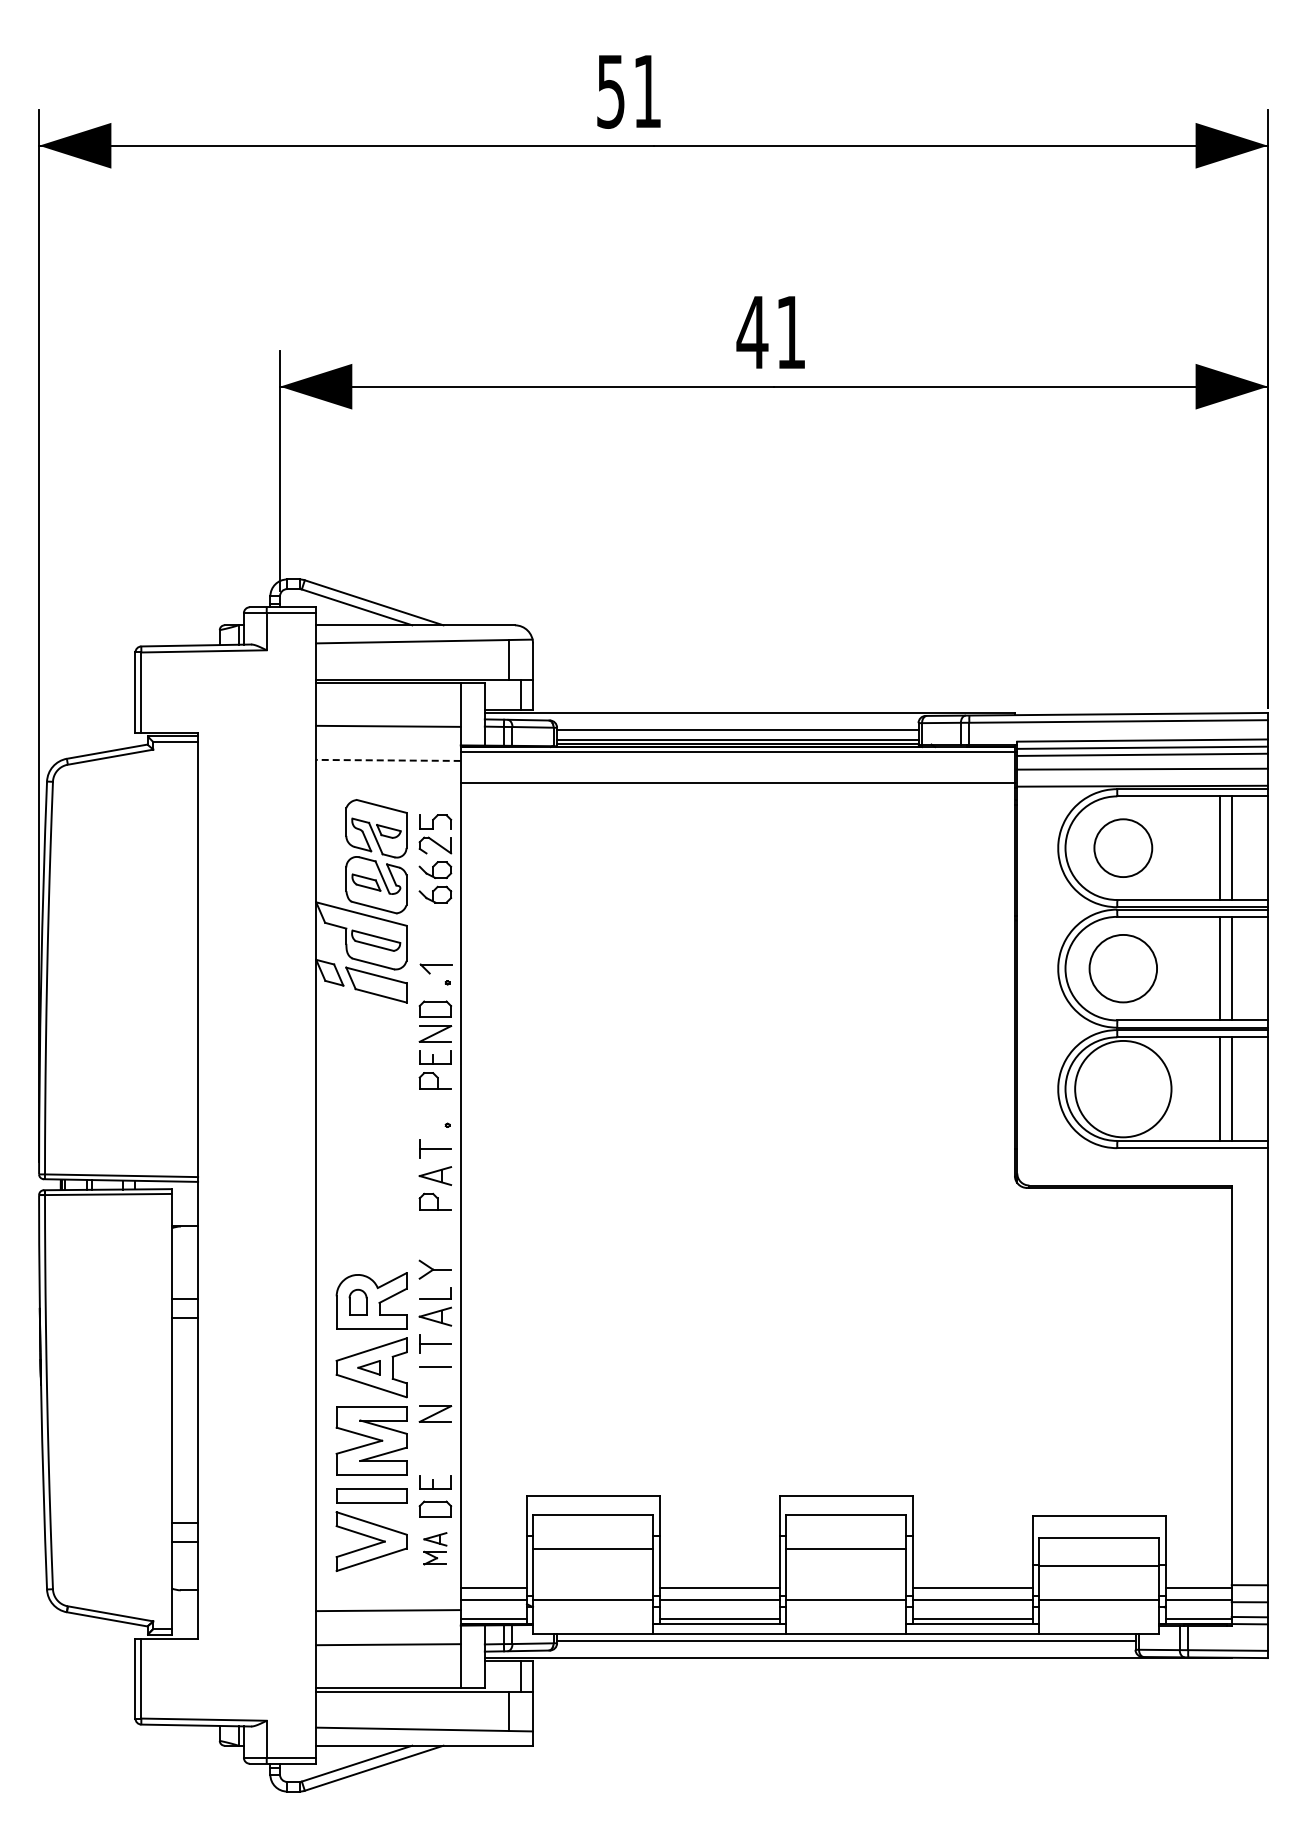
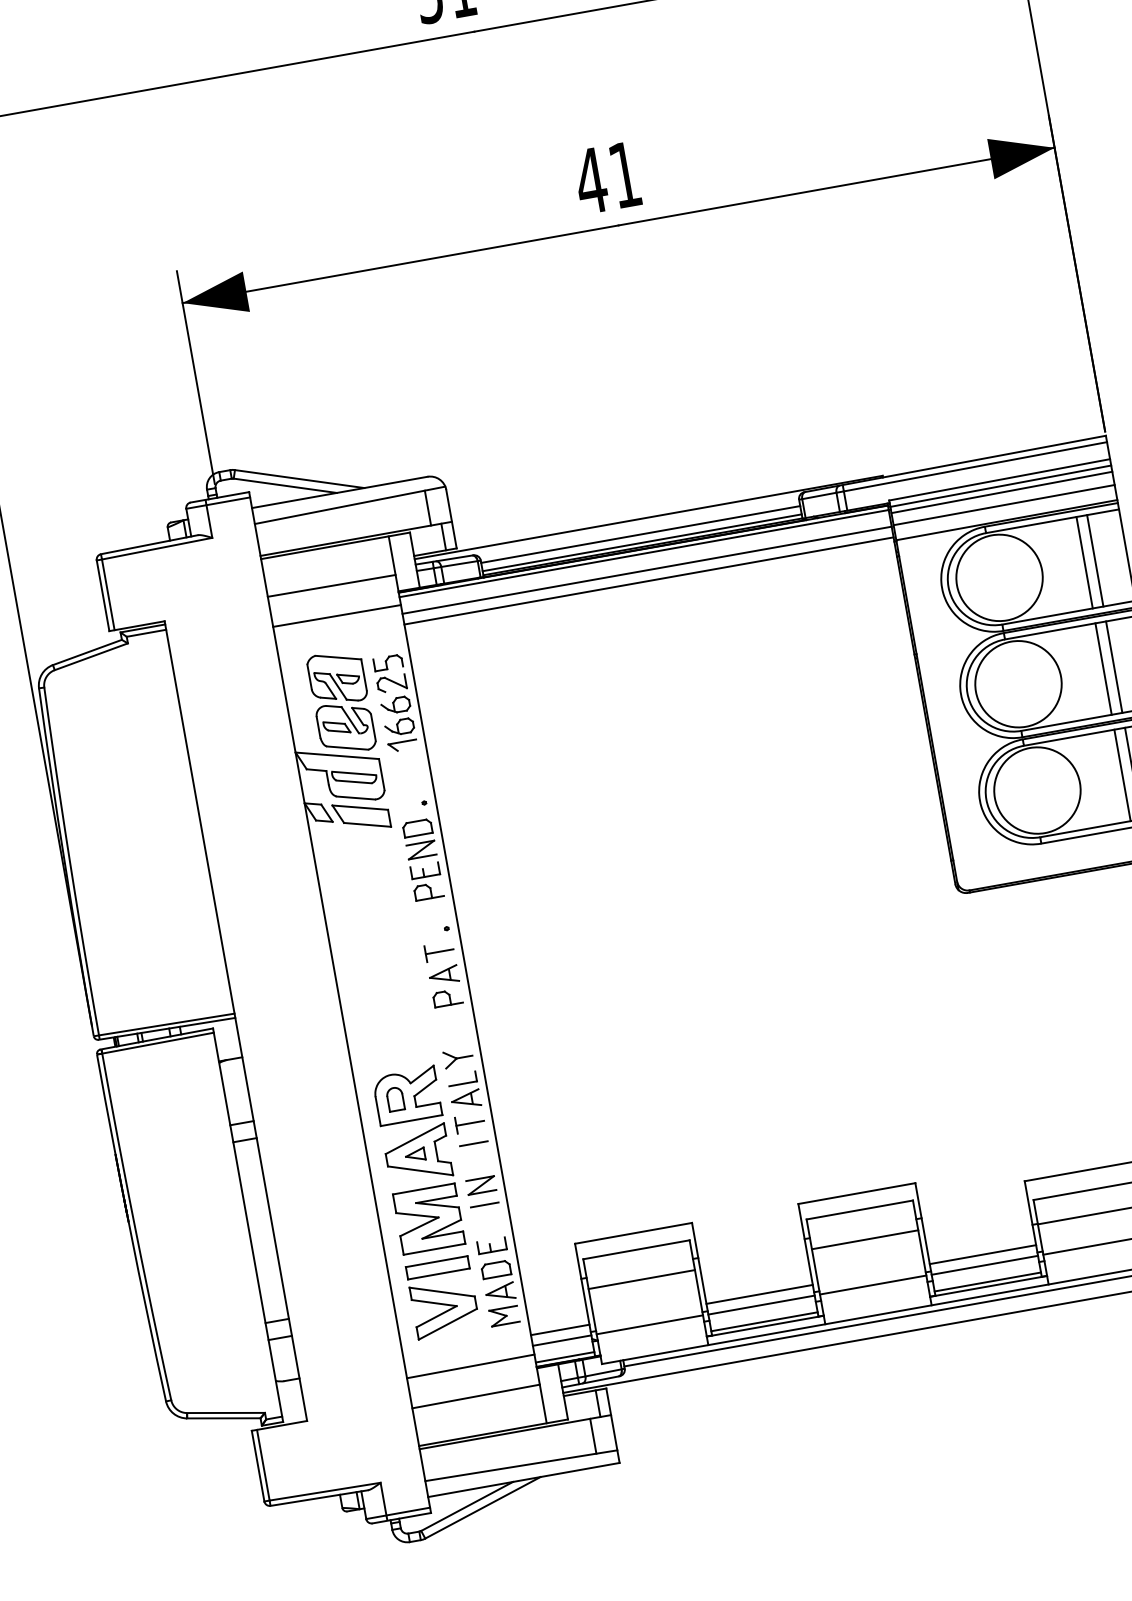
line: (387, 760) -> (336, 616), dashed -> solid
line: (737, 770) -> (646, 569), added
circle: (1123, 848) -> (999, 578), size x1.67
part: (435, 968) -> (402, 745), moved
circle: (1123, 968) -> (1018, 684), size x1.43
line: (435, 1436) -> (484, 1205), added
part: (435, 1548) -> (502, 1304), size x1.43

